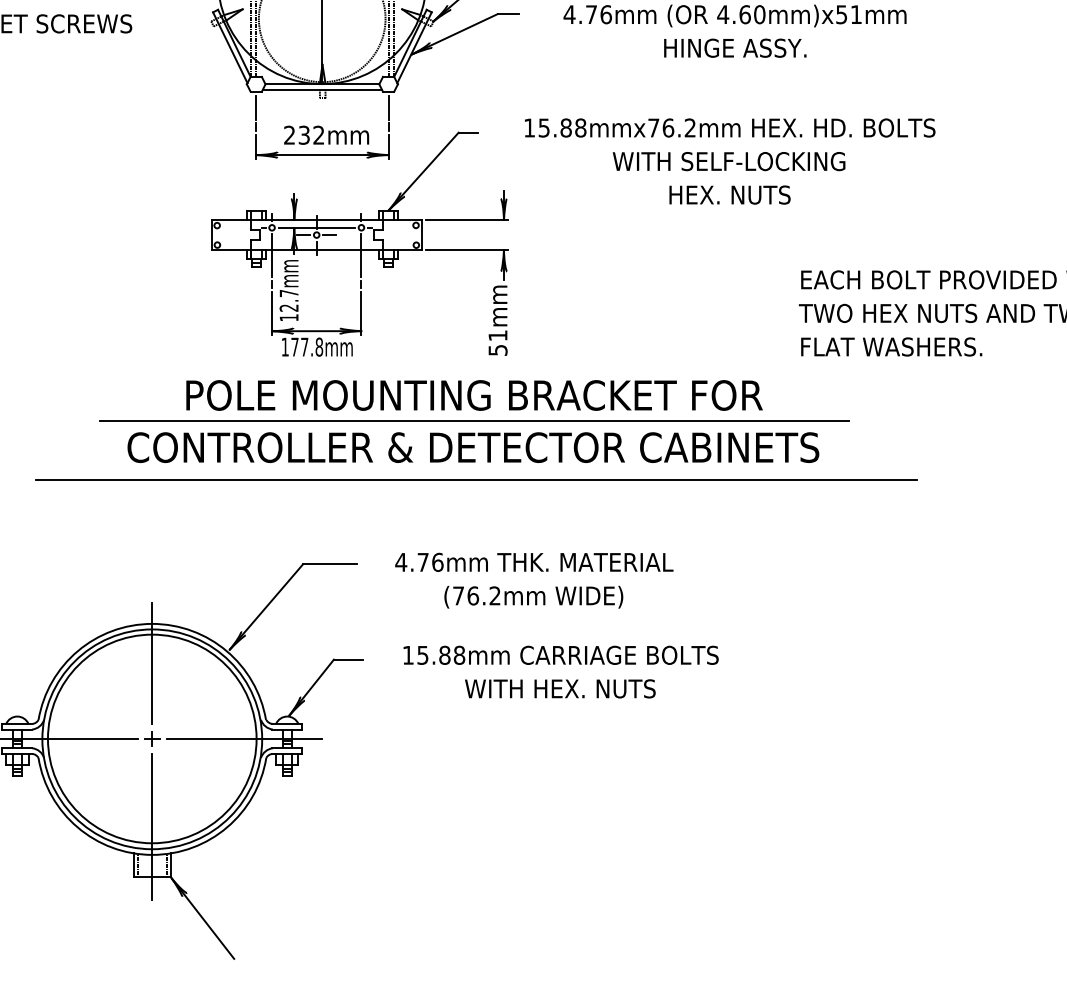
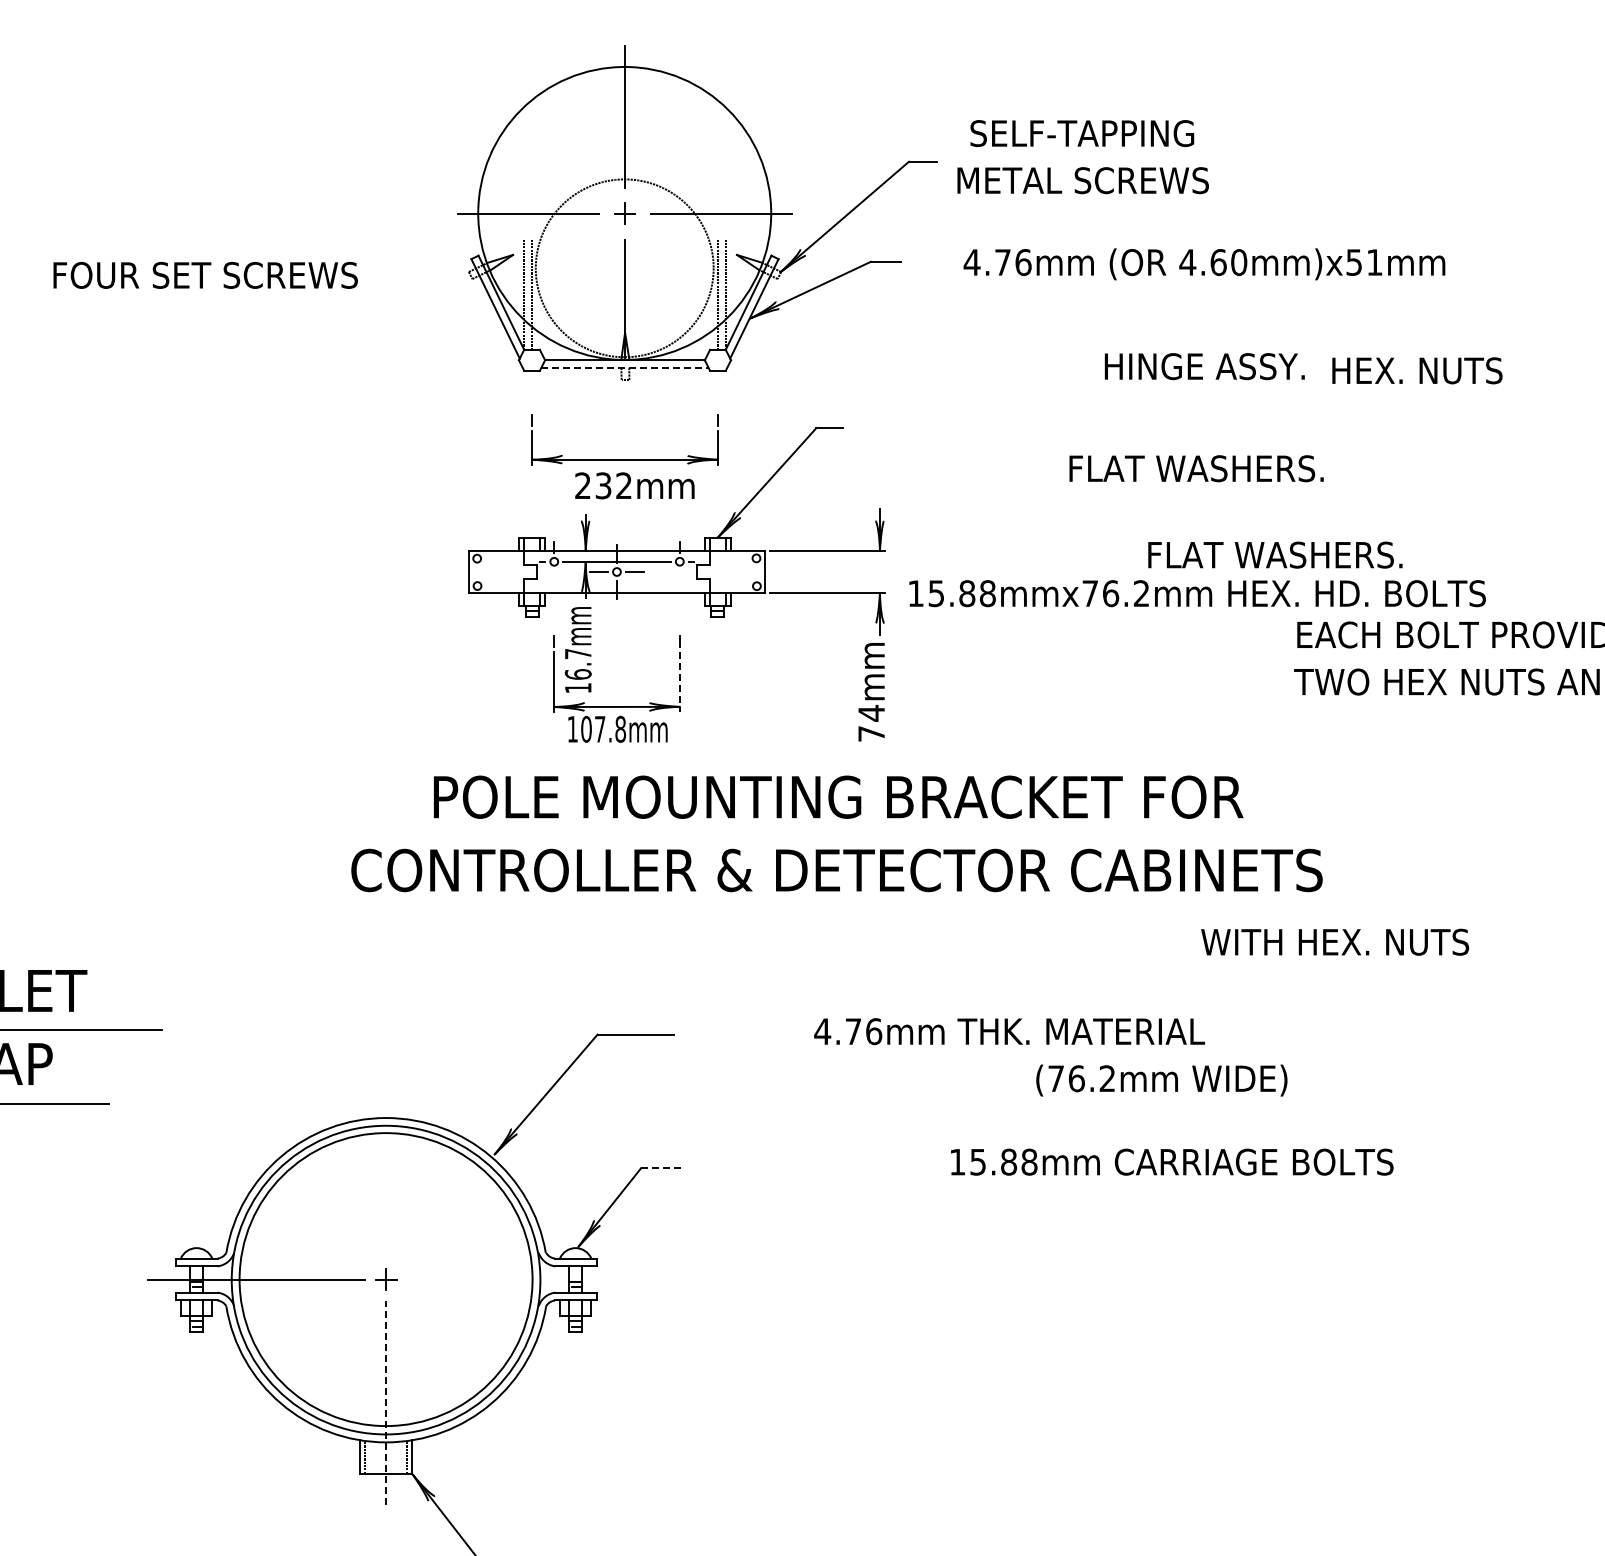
text: (735, 48) -> (1204, 366), moved
line: (322, 90) -> (624, 368), solid -> dashed
line: (256, 107) -> (532, 393), removed
line: (388, 107) -> (717, 393), removed
text: (730, 127) -> (1197, 593), moved
text: (326, 135) -> (634, 485), moved
text: (728, 161) -> (1195, 468), WITH SELF-LOCKING -> FLAT WASHERS.
text: (730, 194) -> (1417, 370), moved
line: (272, 255) -> (554, 600), removed
line: (361, 255) -> (679, 600), removed
text: (288, 308) -> (577, 674), 12.7mm -> 16.7mm
line: (361, 313) -> (679, 682), solid -> dashed
text: (497, 342) -> (871, 722), 51mm -> 74mm
text: (295, 346) -> (586, 728), 177.8mm -> 107.8mm
text: (891, 346) -> (1275, 554), moved
line: (474, 421) -> (838, 833), removed
line: (476, 479) -> (841, 915), removed
text: (534, 562) -> (1009, 1031), moved
text: (533, 597) -> (1161, 1080), moved
text: (561, 654) -> (1172, 1161), moved
line: (348, 659) -> (661, 1168), solid -> dashed
line: (152, 663) -> (386, 1173), removed
text: (559, 688) -> (1334, 941), moved
line: (244, 738) -> (515, 1279), removed
line: (152, 826) -> (386, 1402), solid -> dashed

